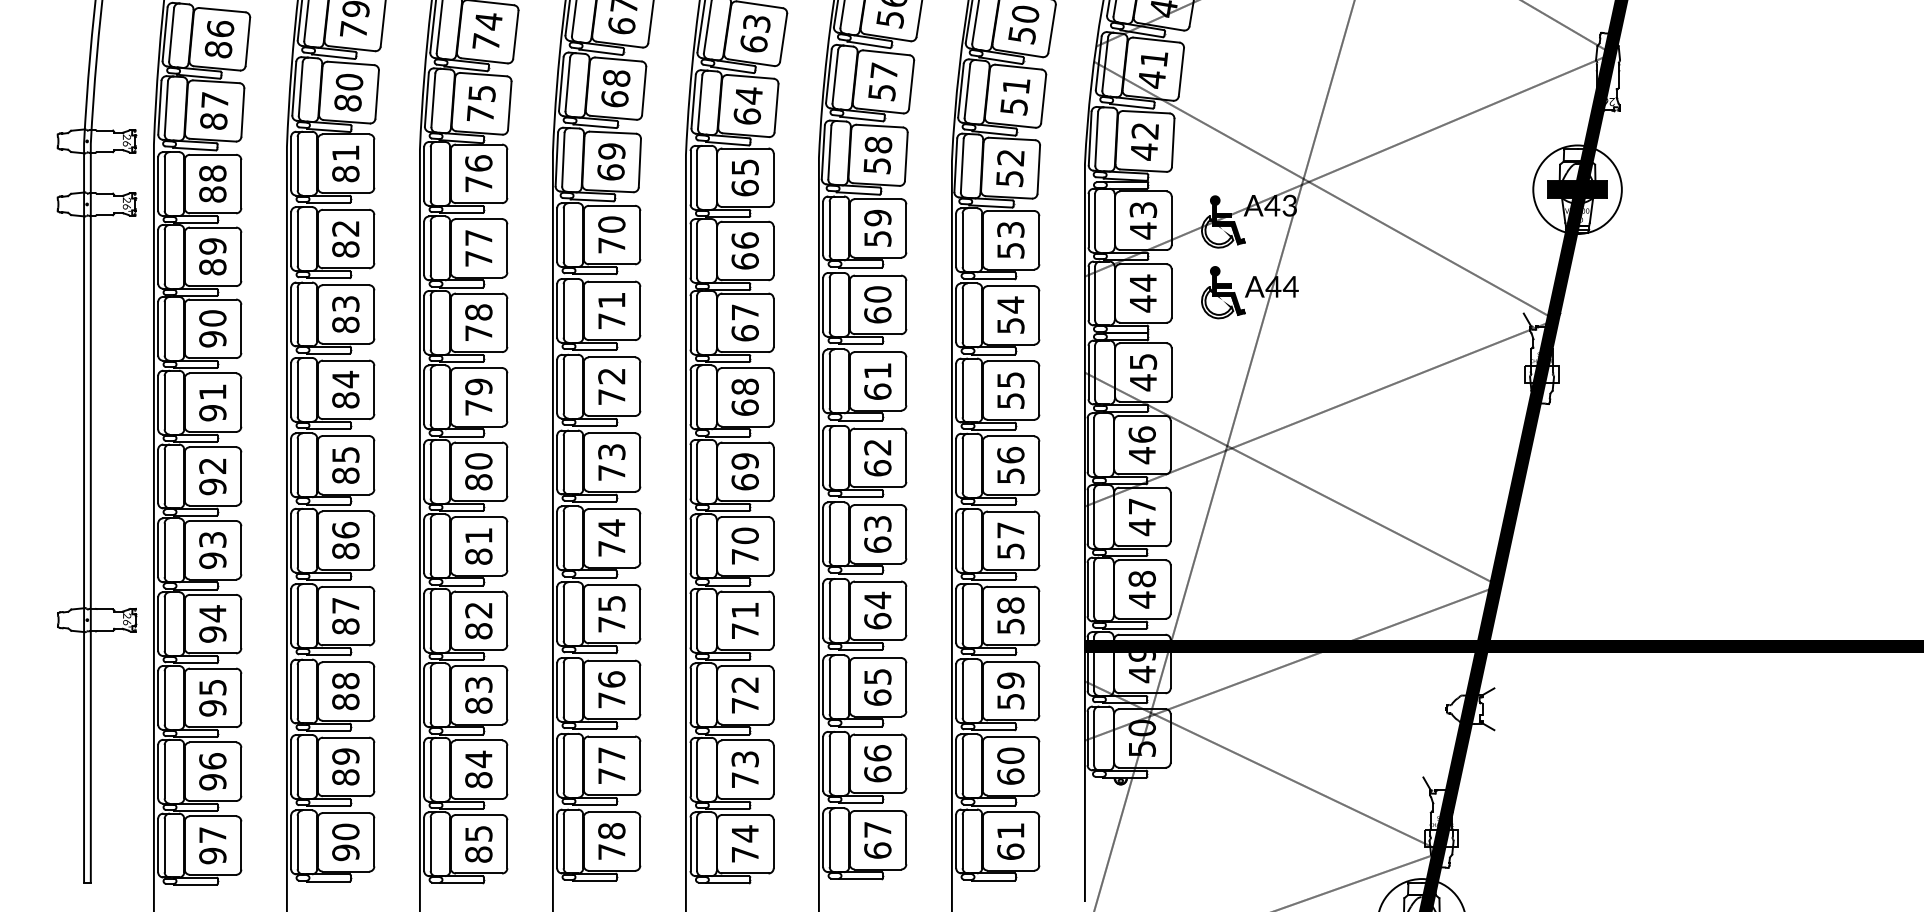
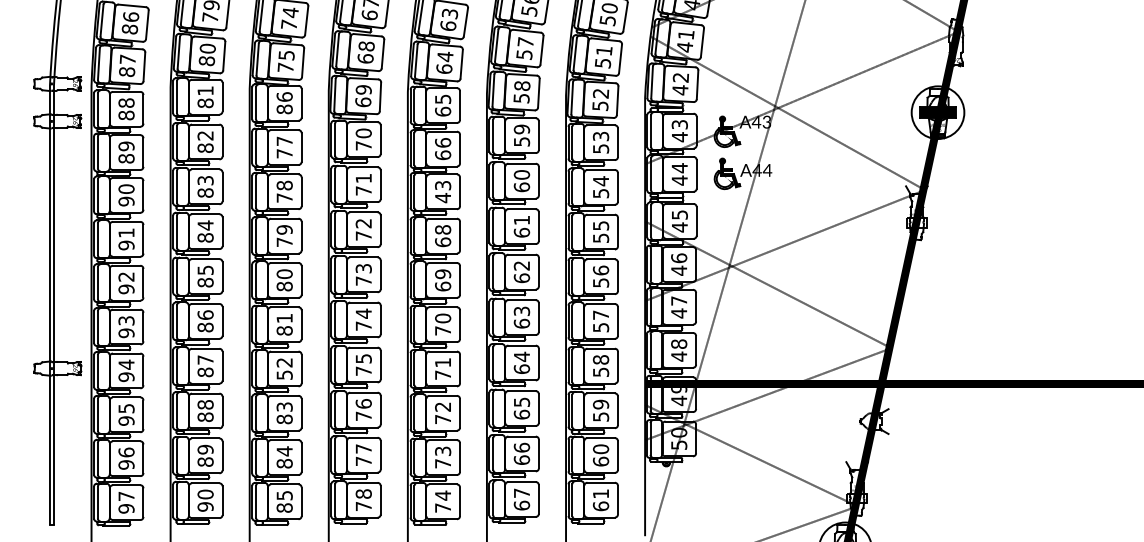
text: (478, 184) -> (284, 109), 76 -> 86
text: (745, 323) -> (443, 192), 67 -> 43
text: (478, 630) -> (284, 374), 82 -> 52

